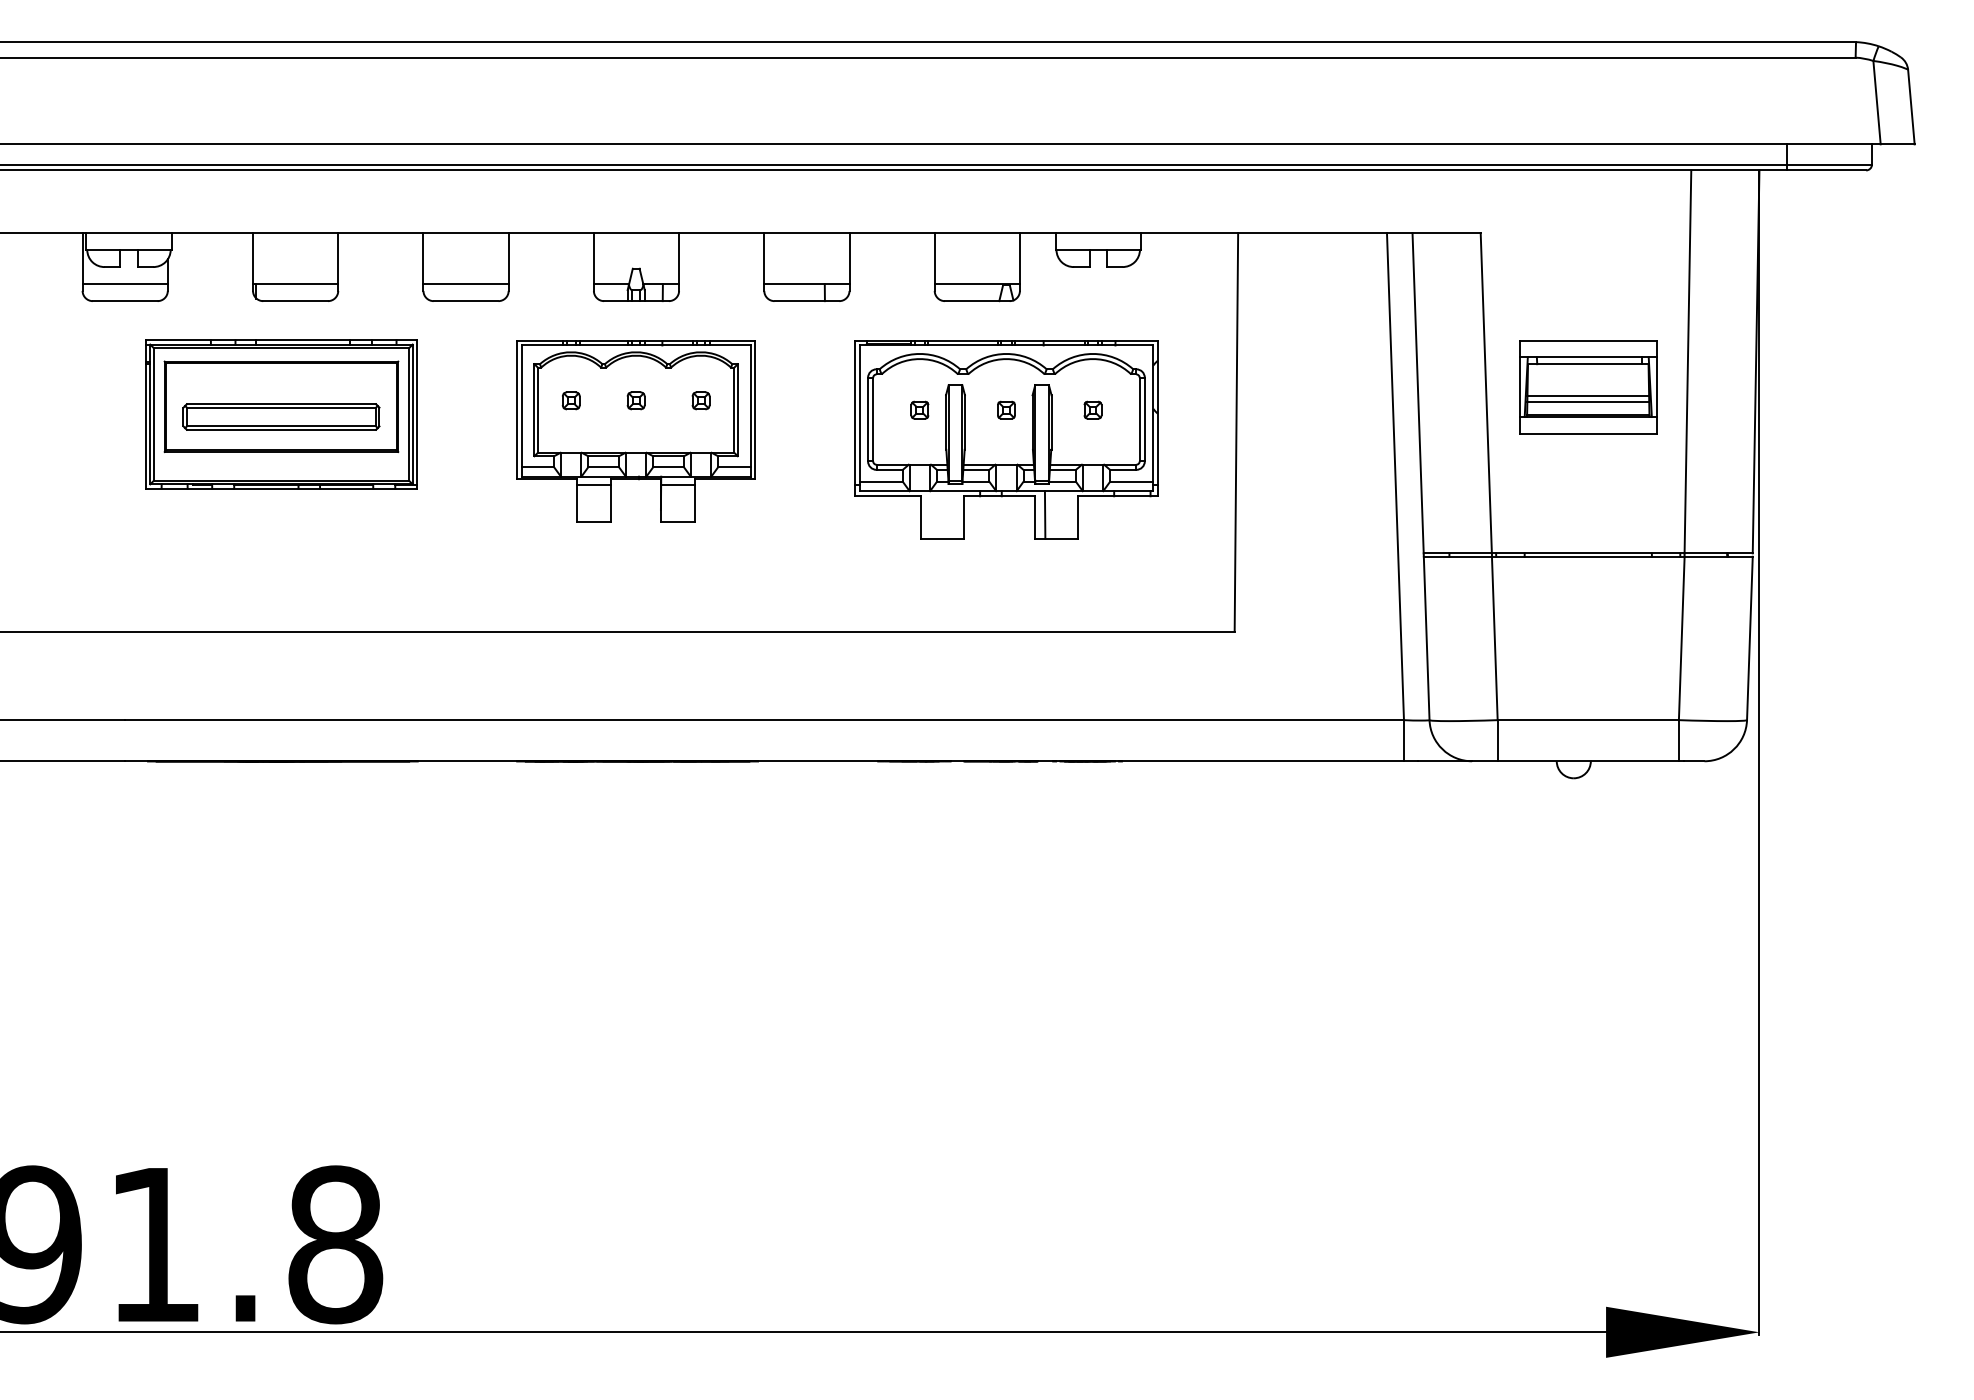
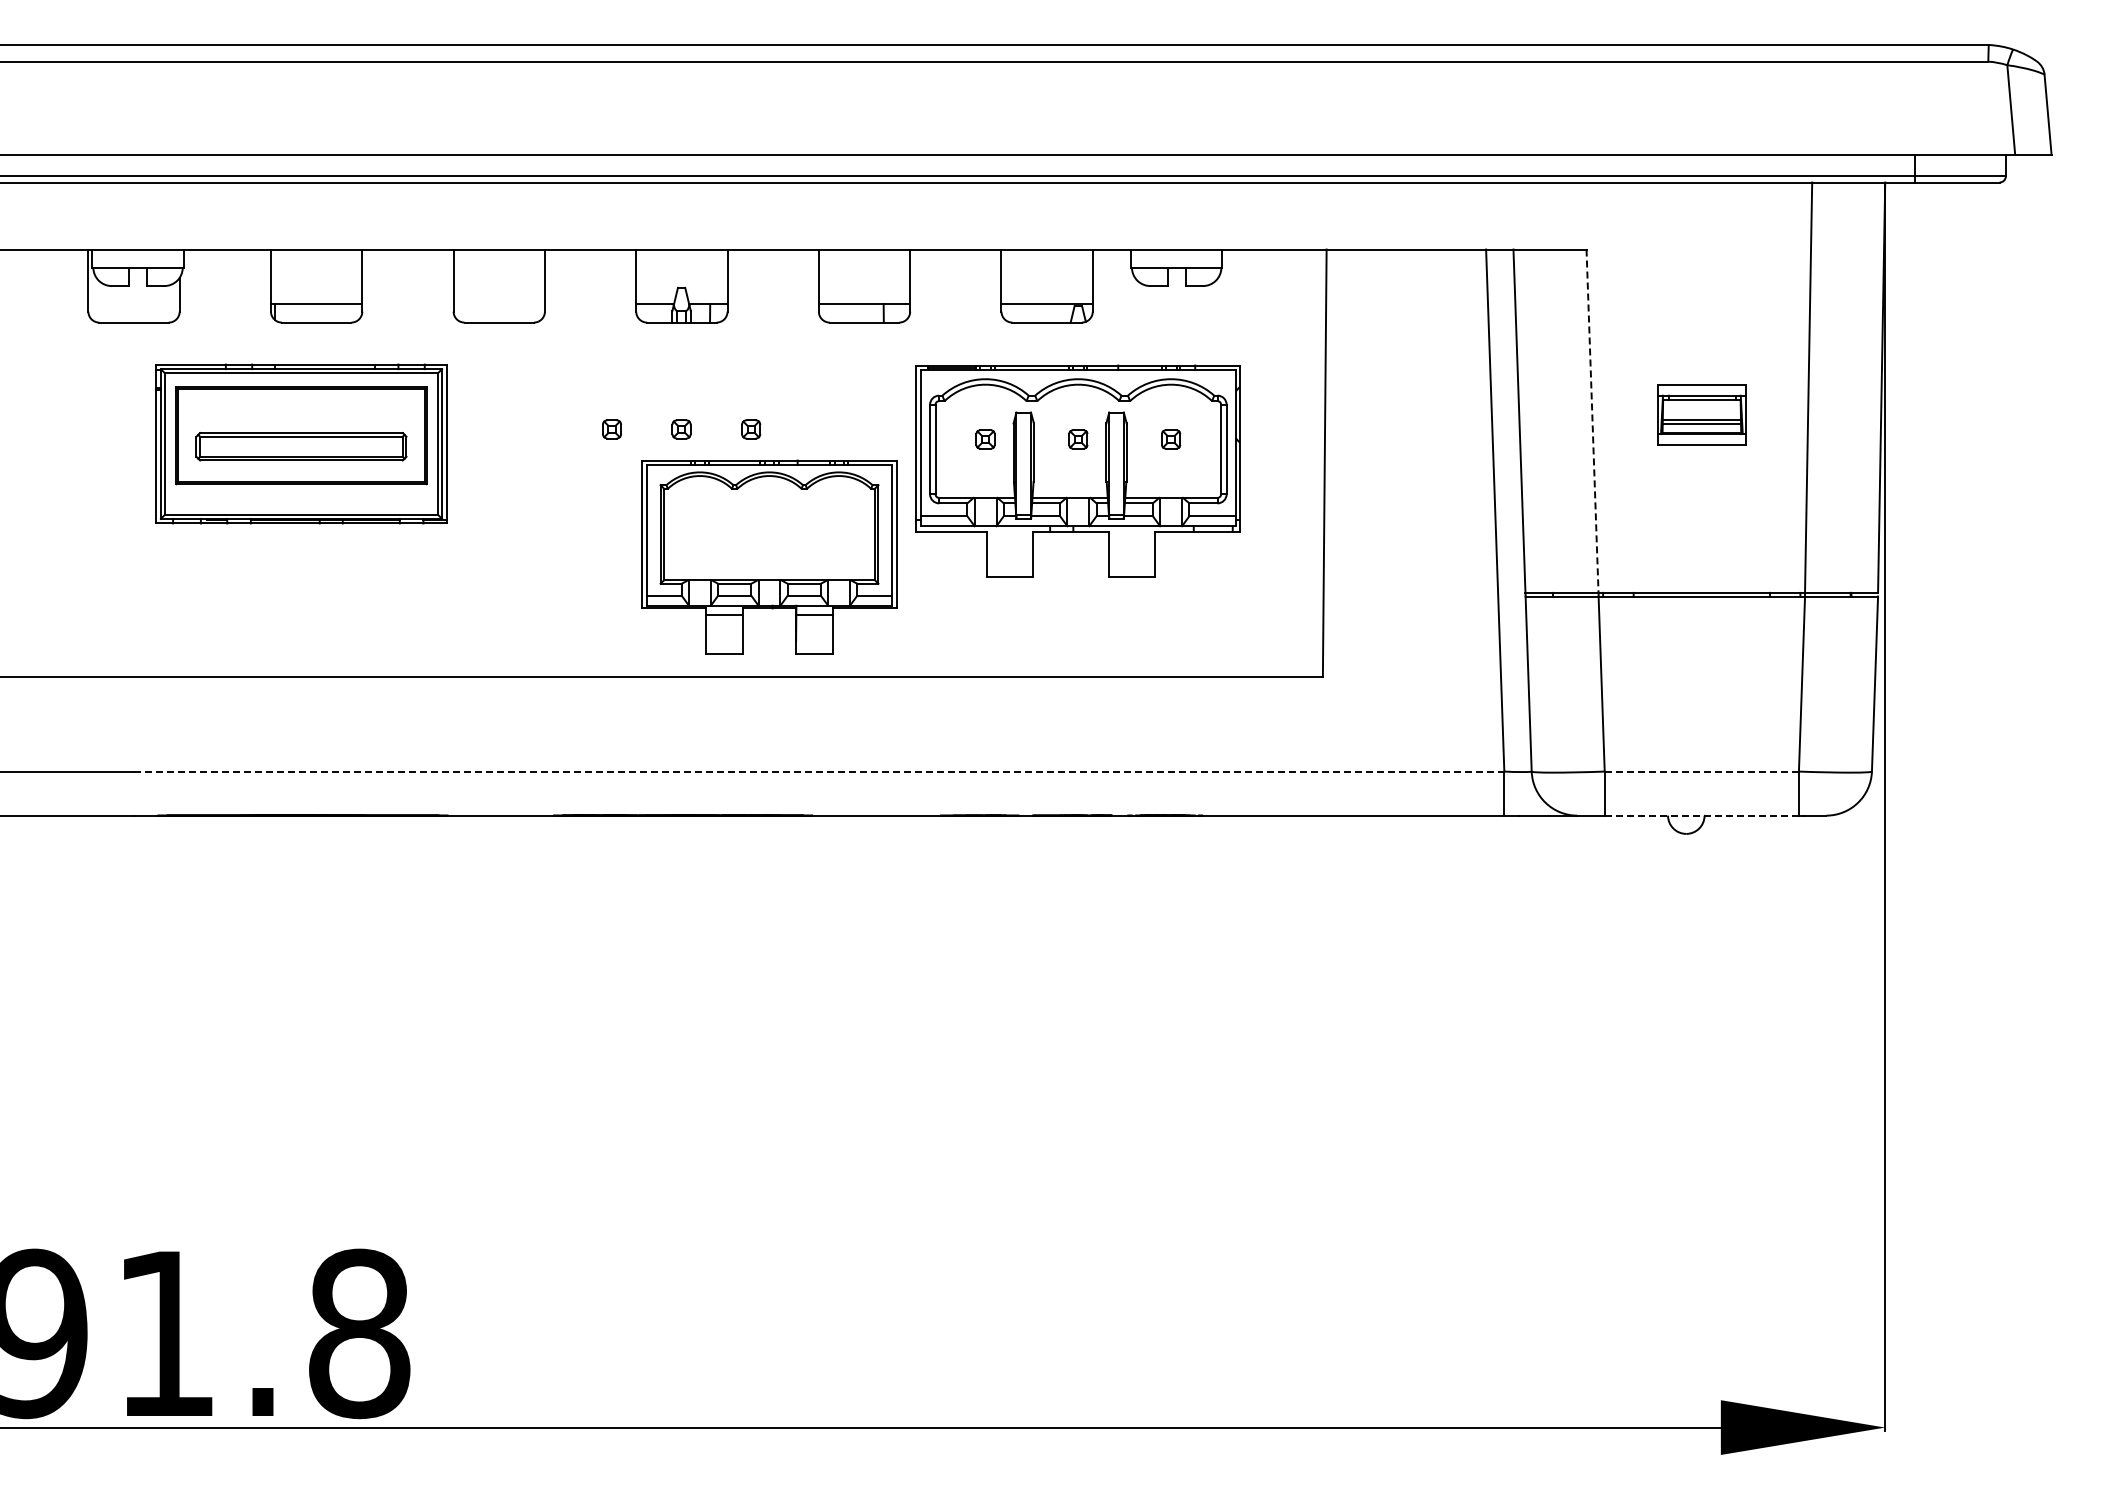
line: (124, 284) -> (133, 304), removed
line: (465, 284) -> (498, 304), removed
part: (1587, 386) -> (1701, 414), size x0.6
line: (1486, 393) -> (1592, 421), solid -> dashed
part: (636, 430) -> (769, 556), moved
line: (1044, 514) -> (1119, 551), removed
line: (764, 720) -> (819, 771), solid -> dashed
line: (1588, 720) -> (1702, 771), solid -> dashed
line: (1587, 761) -> (1701, 815), solid -> dashed

